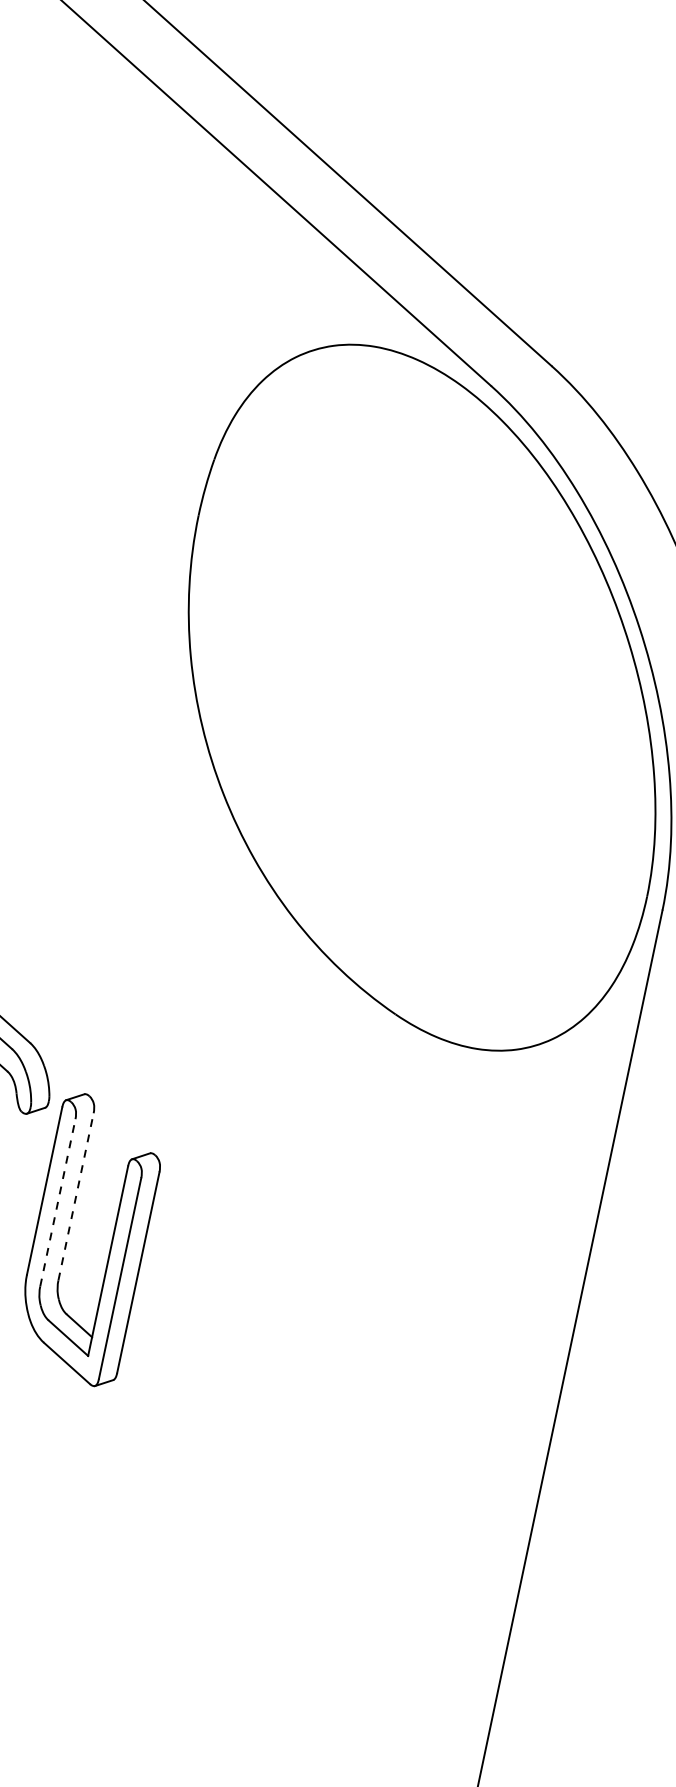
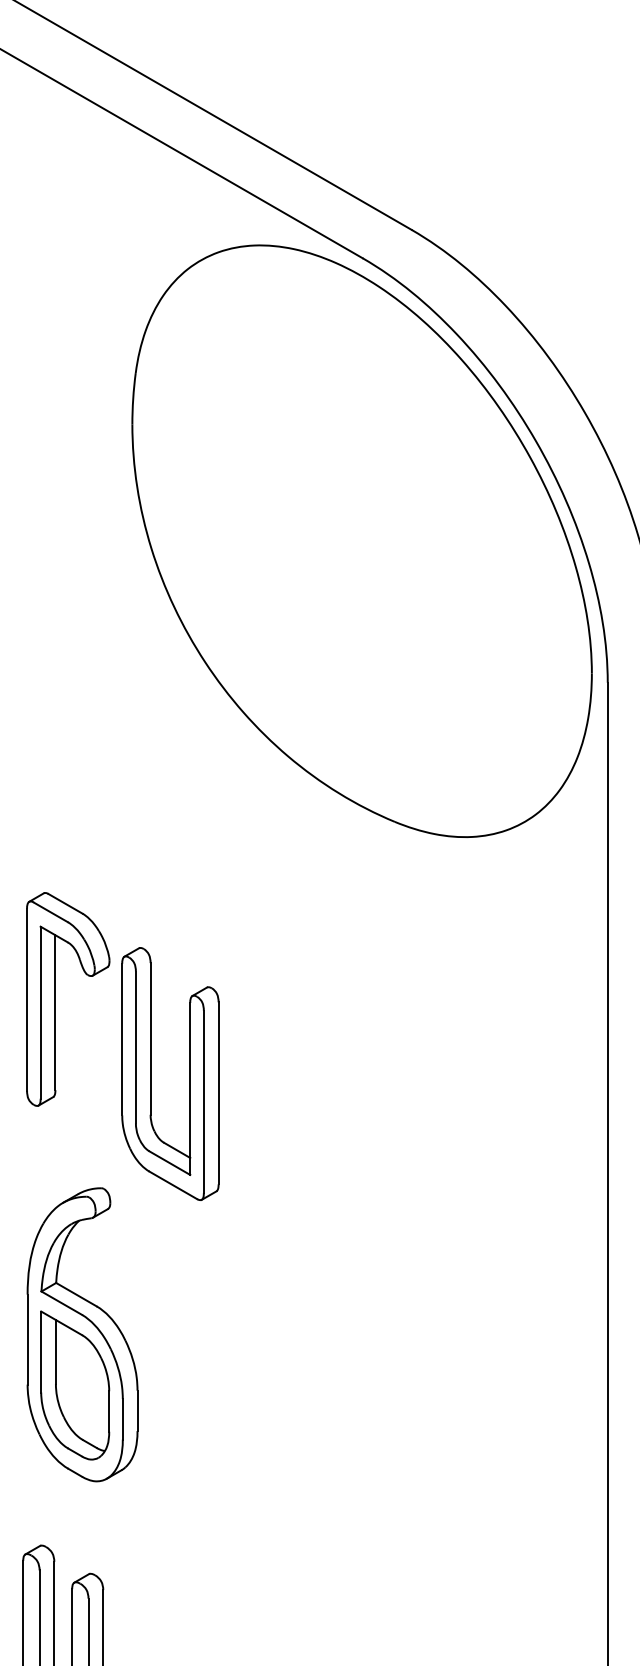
line: (76, 1196) -> (150, 1038), dashed -> solid
line: (57, 1202) -> (135, 1047), dashed -> solid

